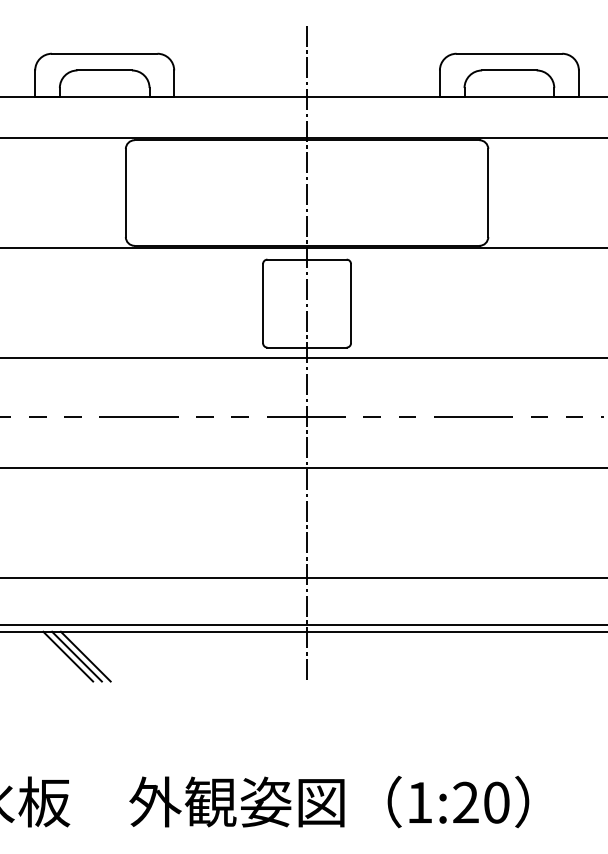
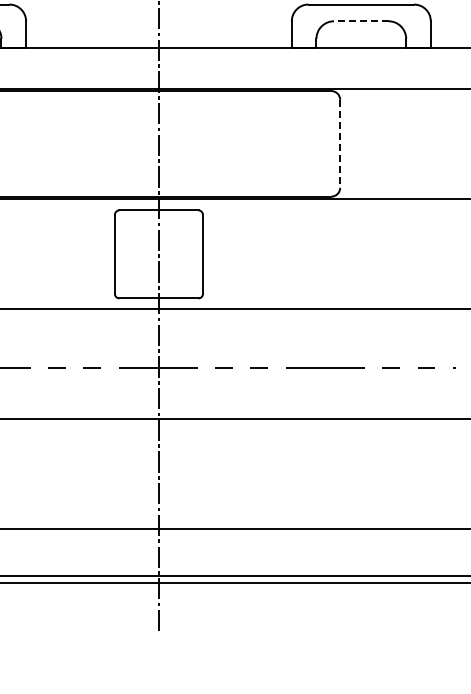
line: (508, 70) -> (360, 21), solid -> dashed
line: (488, 193) -> (340, 144), solid -> dashed

